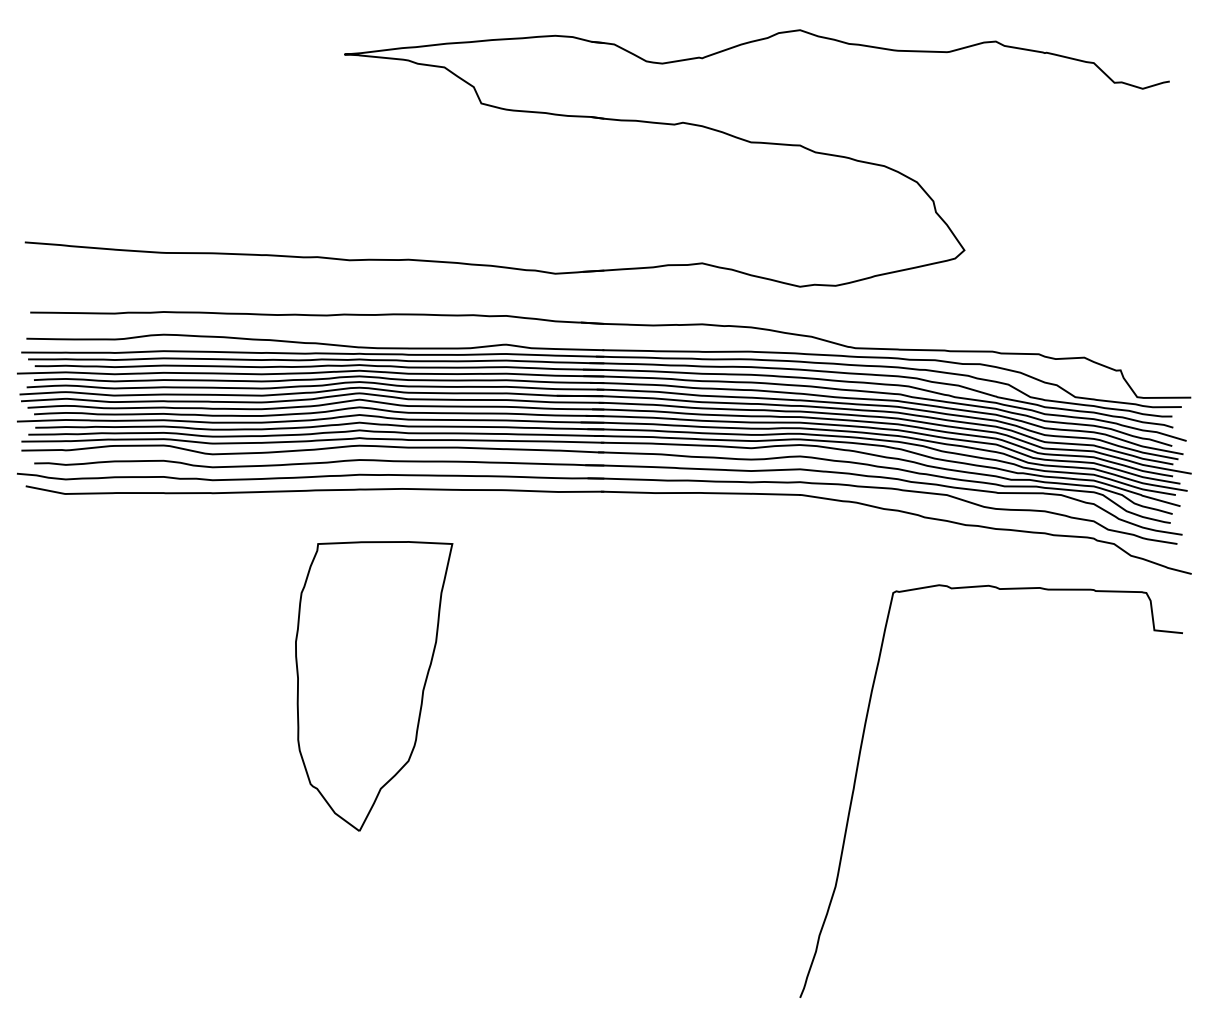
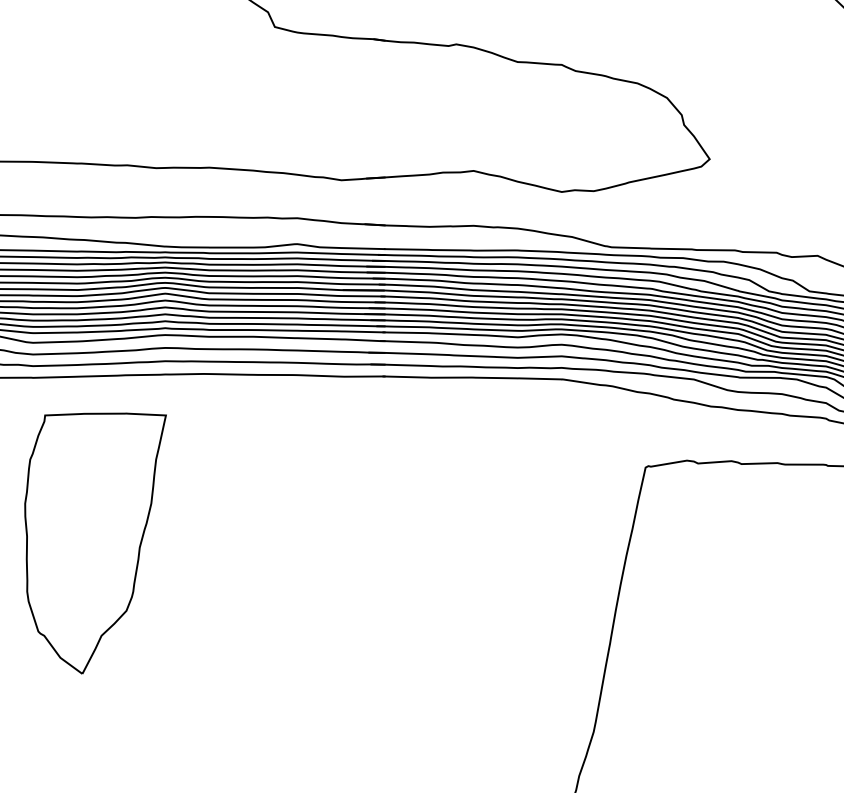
part: (374, 686) -> (95, 543), moved

